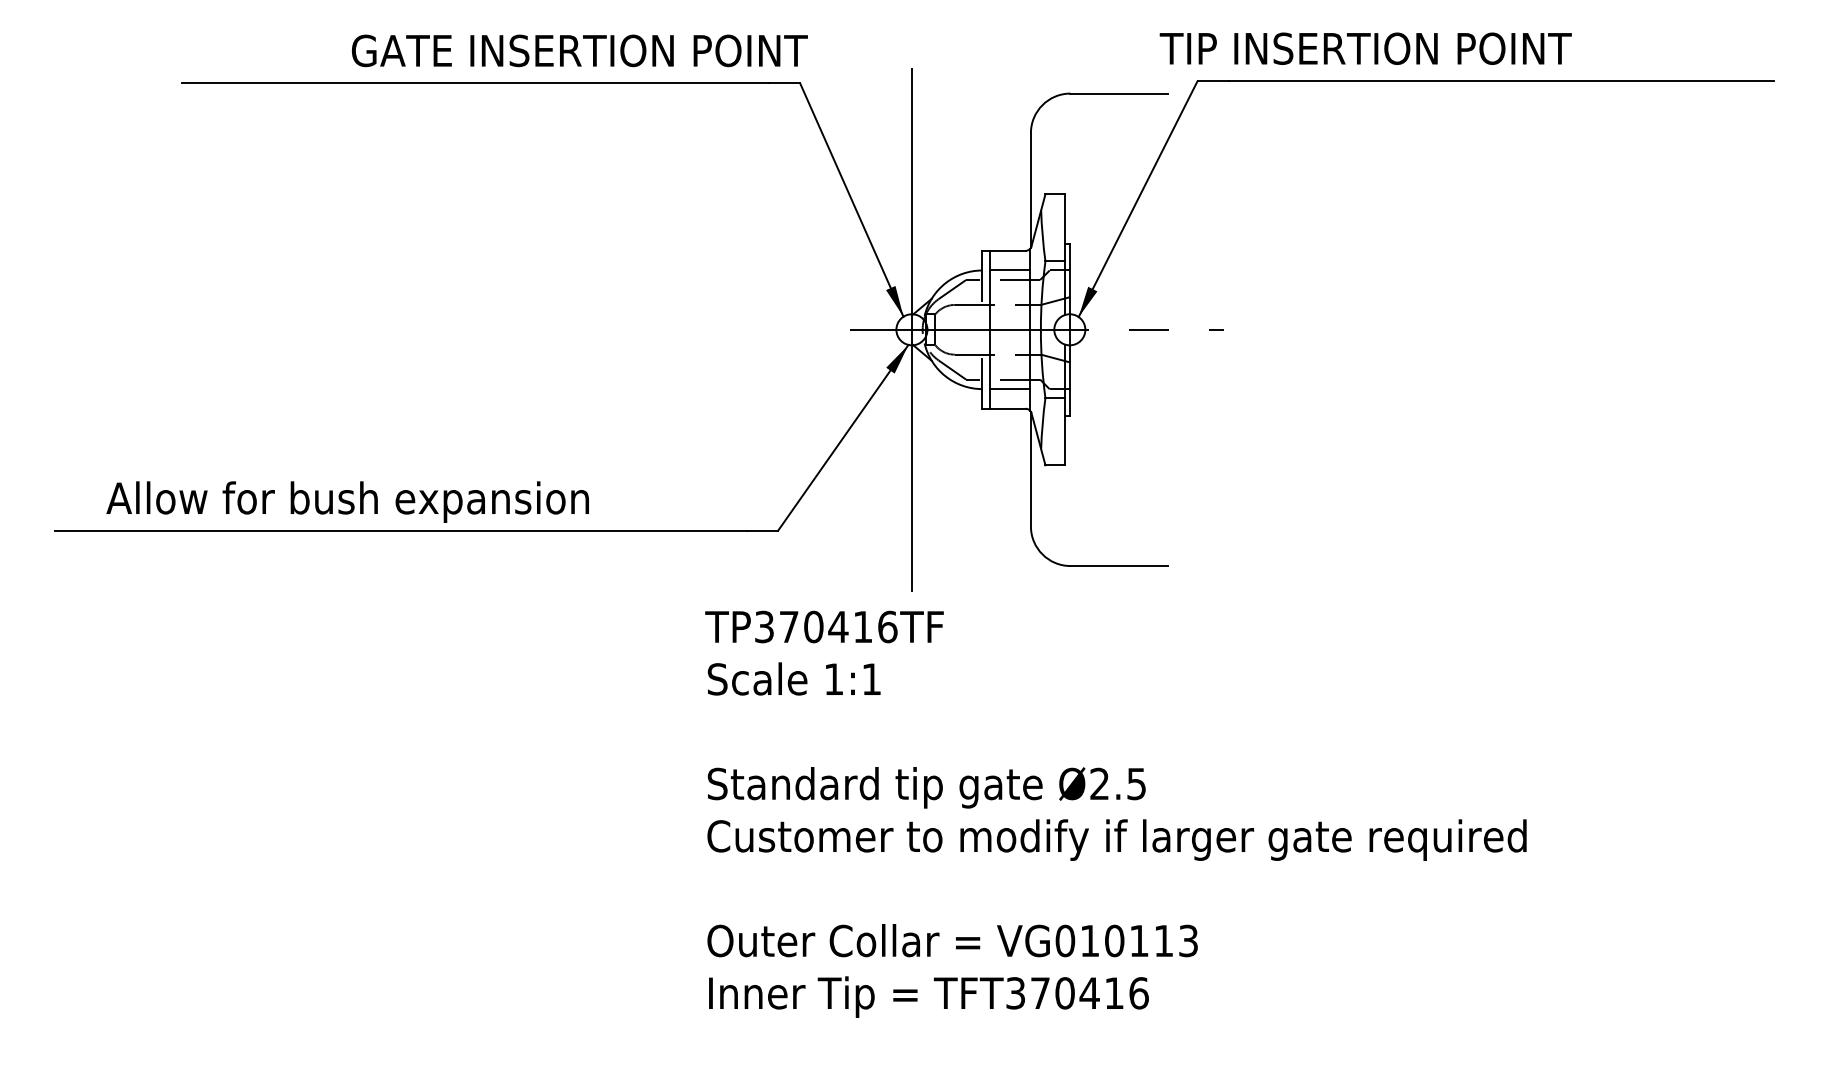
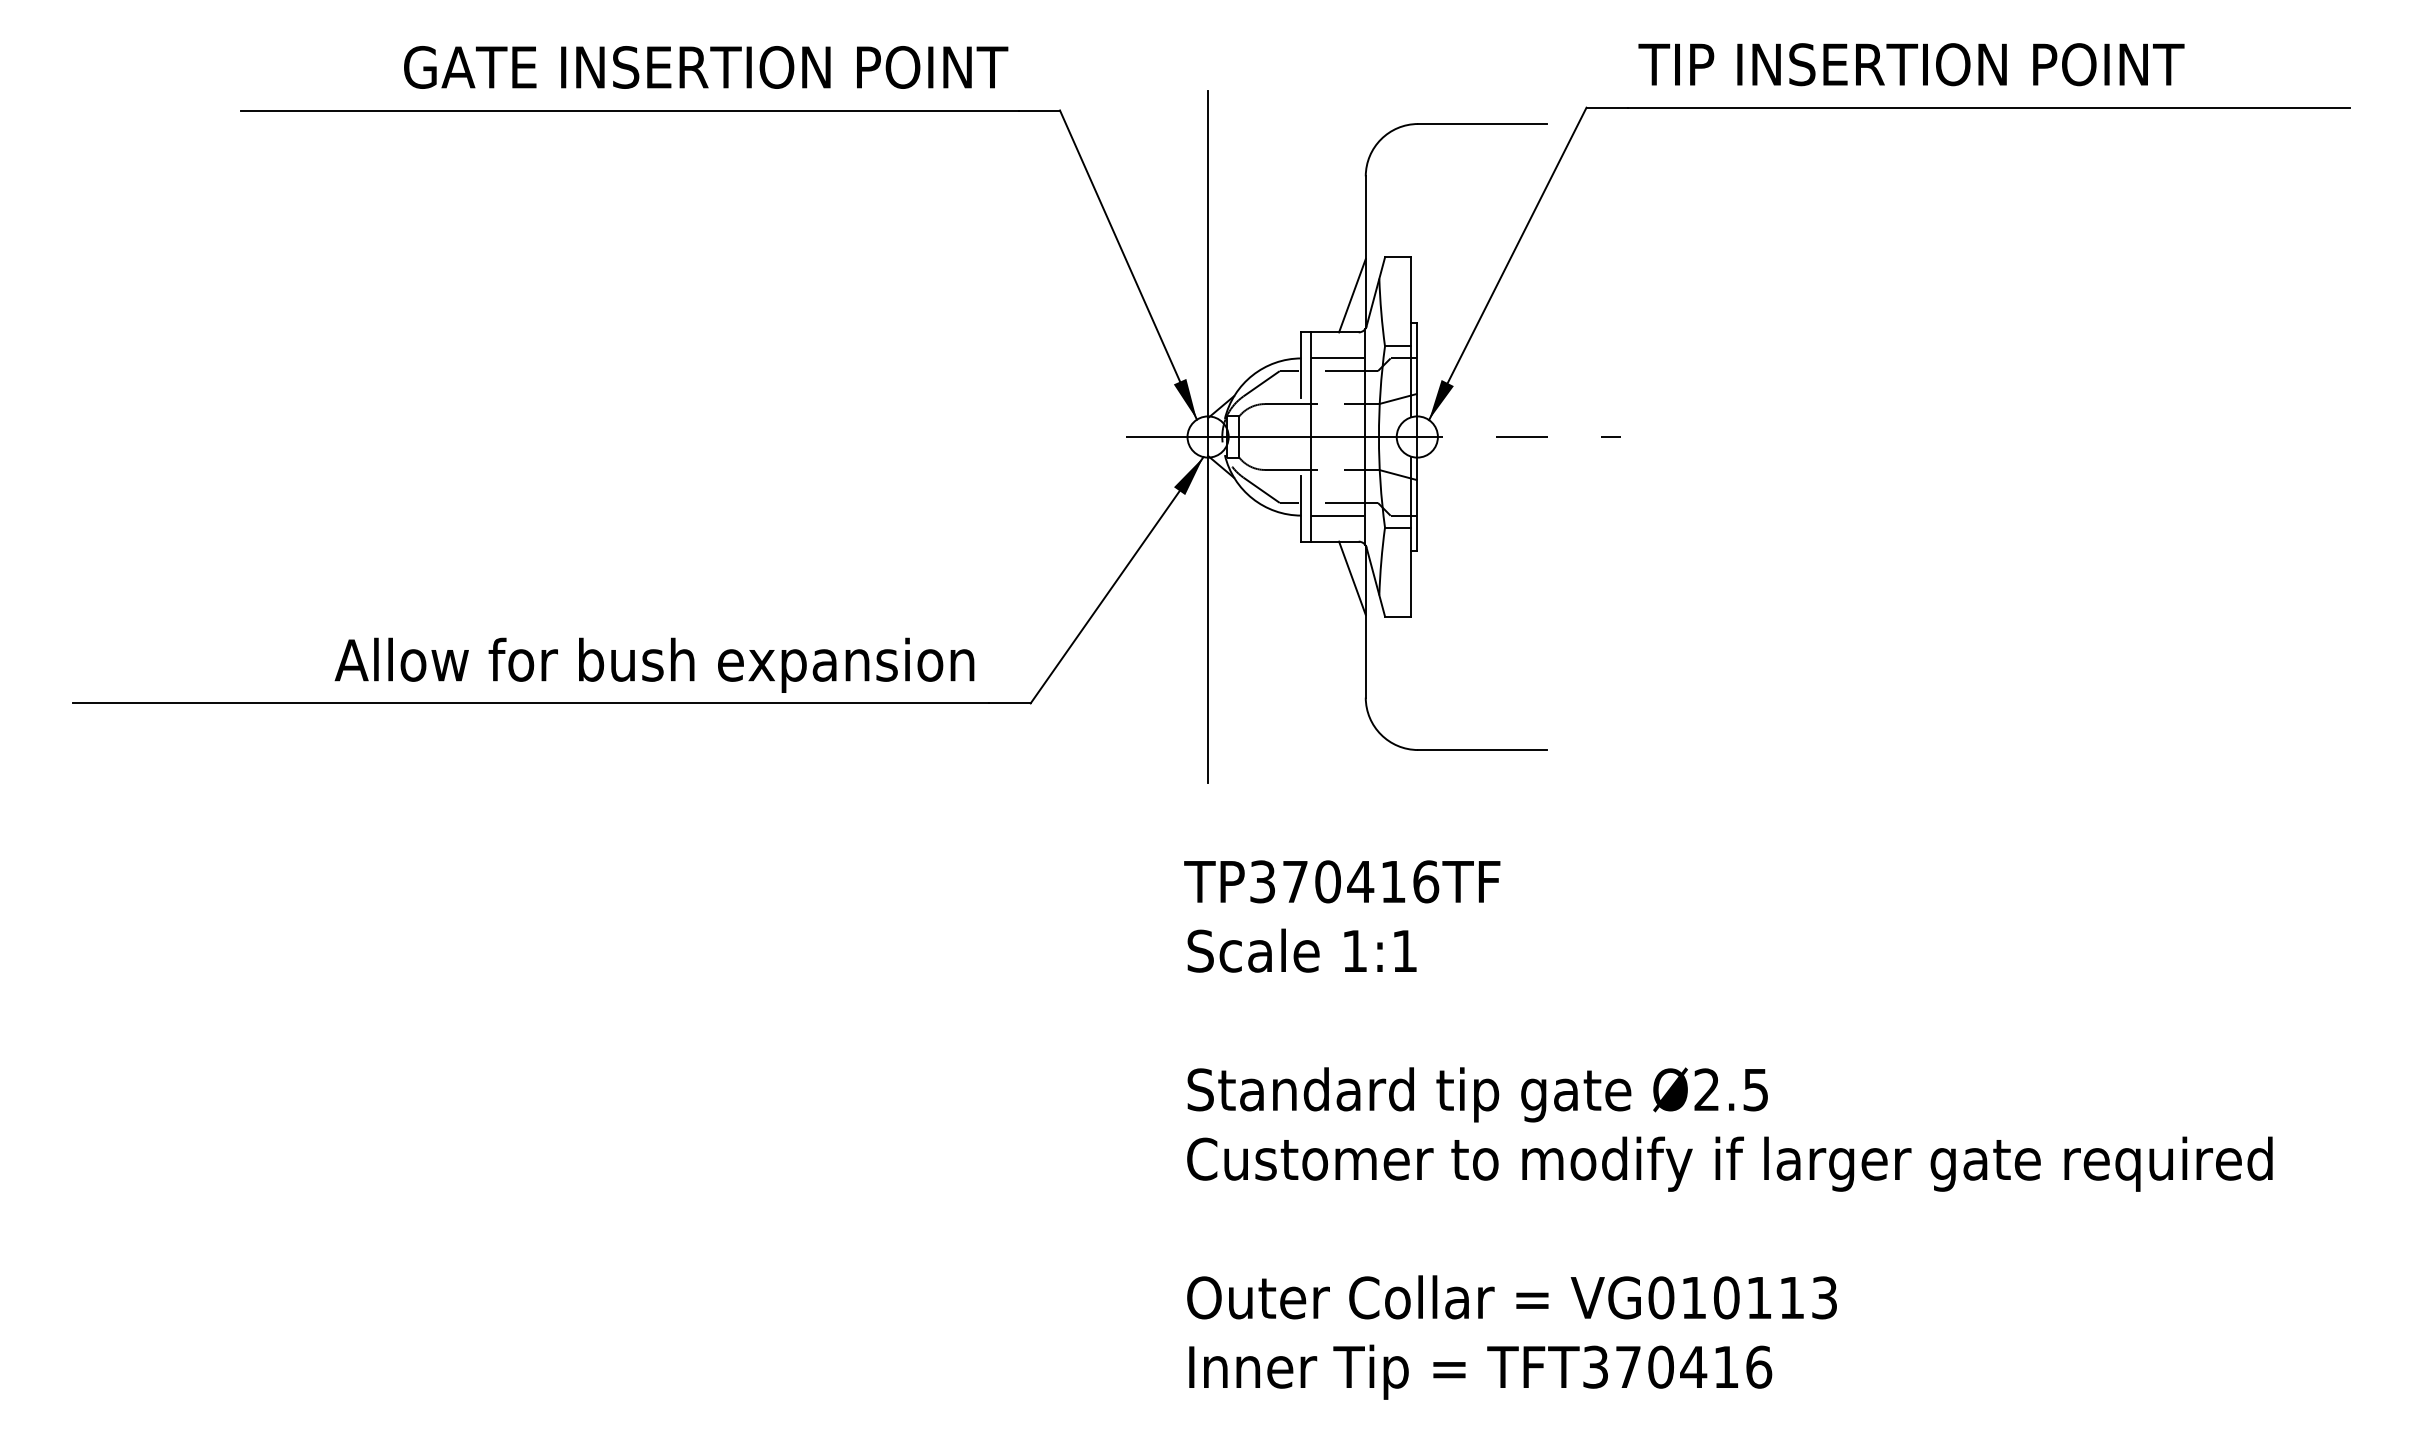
text: (1365, 48) -> (1911, 64), moved
text: (580, 50) -> (706, 67), moved
line: (1020, 222) -> (1352, 295), added
line: (1020, 435) -> (1352, 577), added
text: (347, 501) -> (654, 664), moved
text: (1116, 813) -> (1728, 1129), moved

